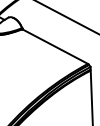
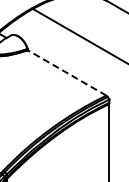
line: (54, 46) -> (66, 72), solid -> dashed

